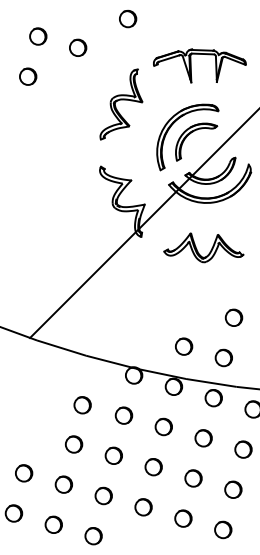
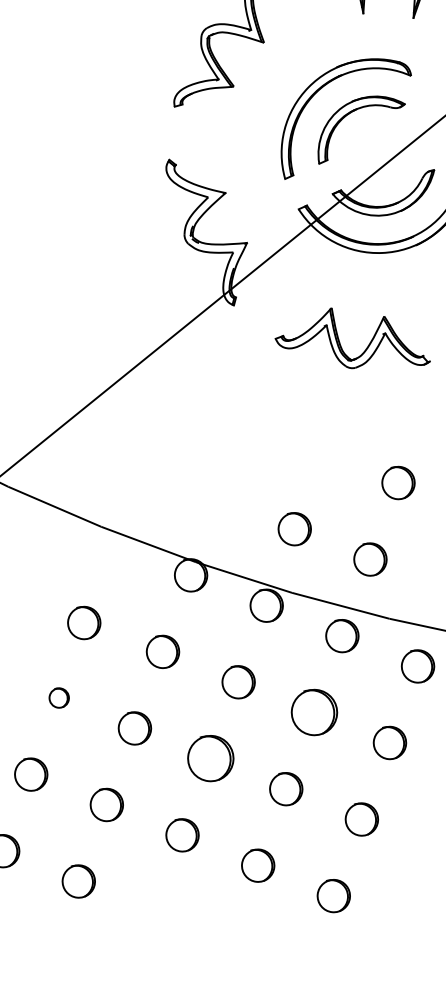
circle: (203, 438) -> (313, 712), size x1.4
part: (73, 444) -> (58, 697), size x0.6
circle: (153, 467) -> (210, 759), size x1.4

